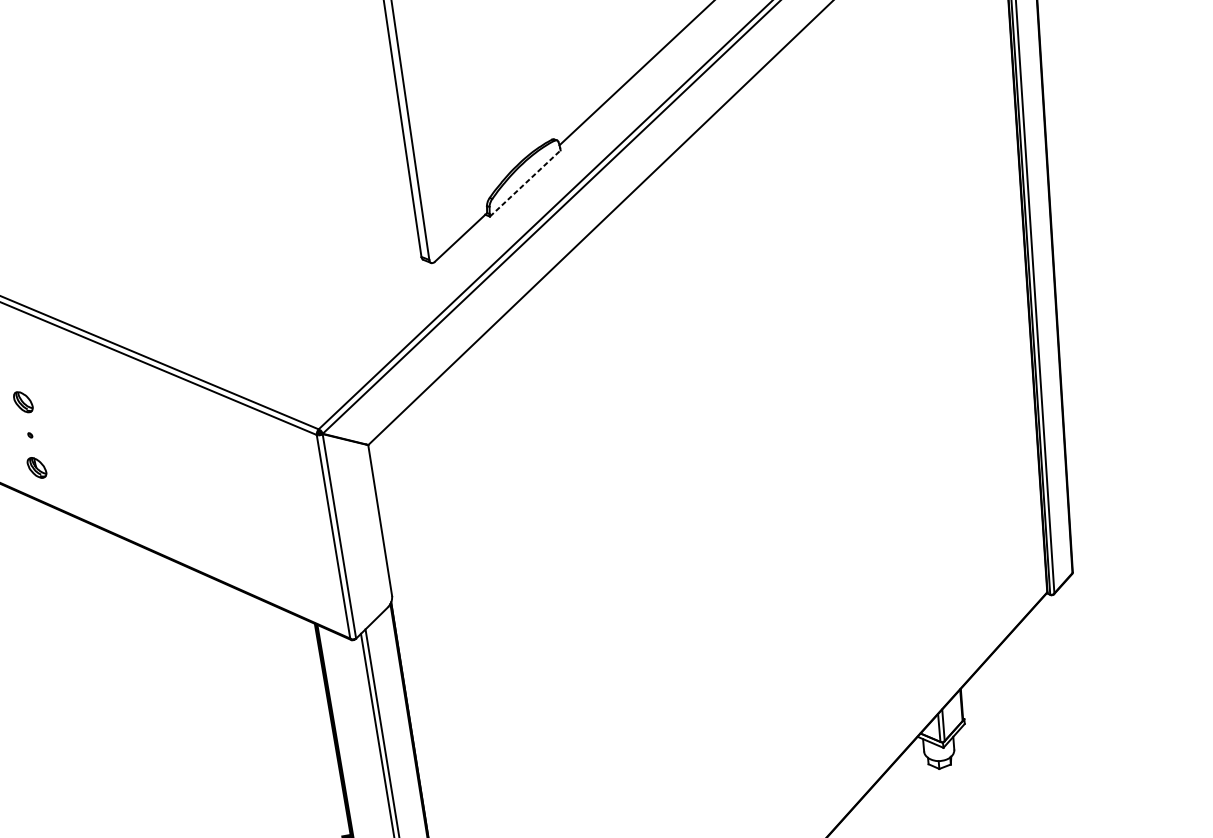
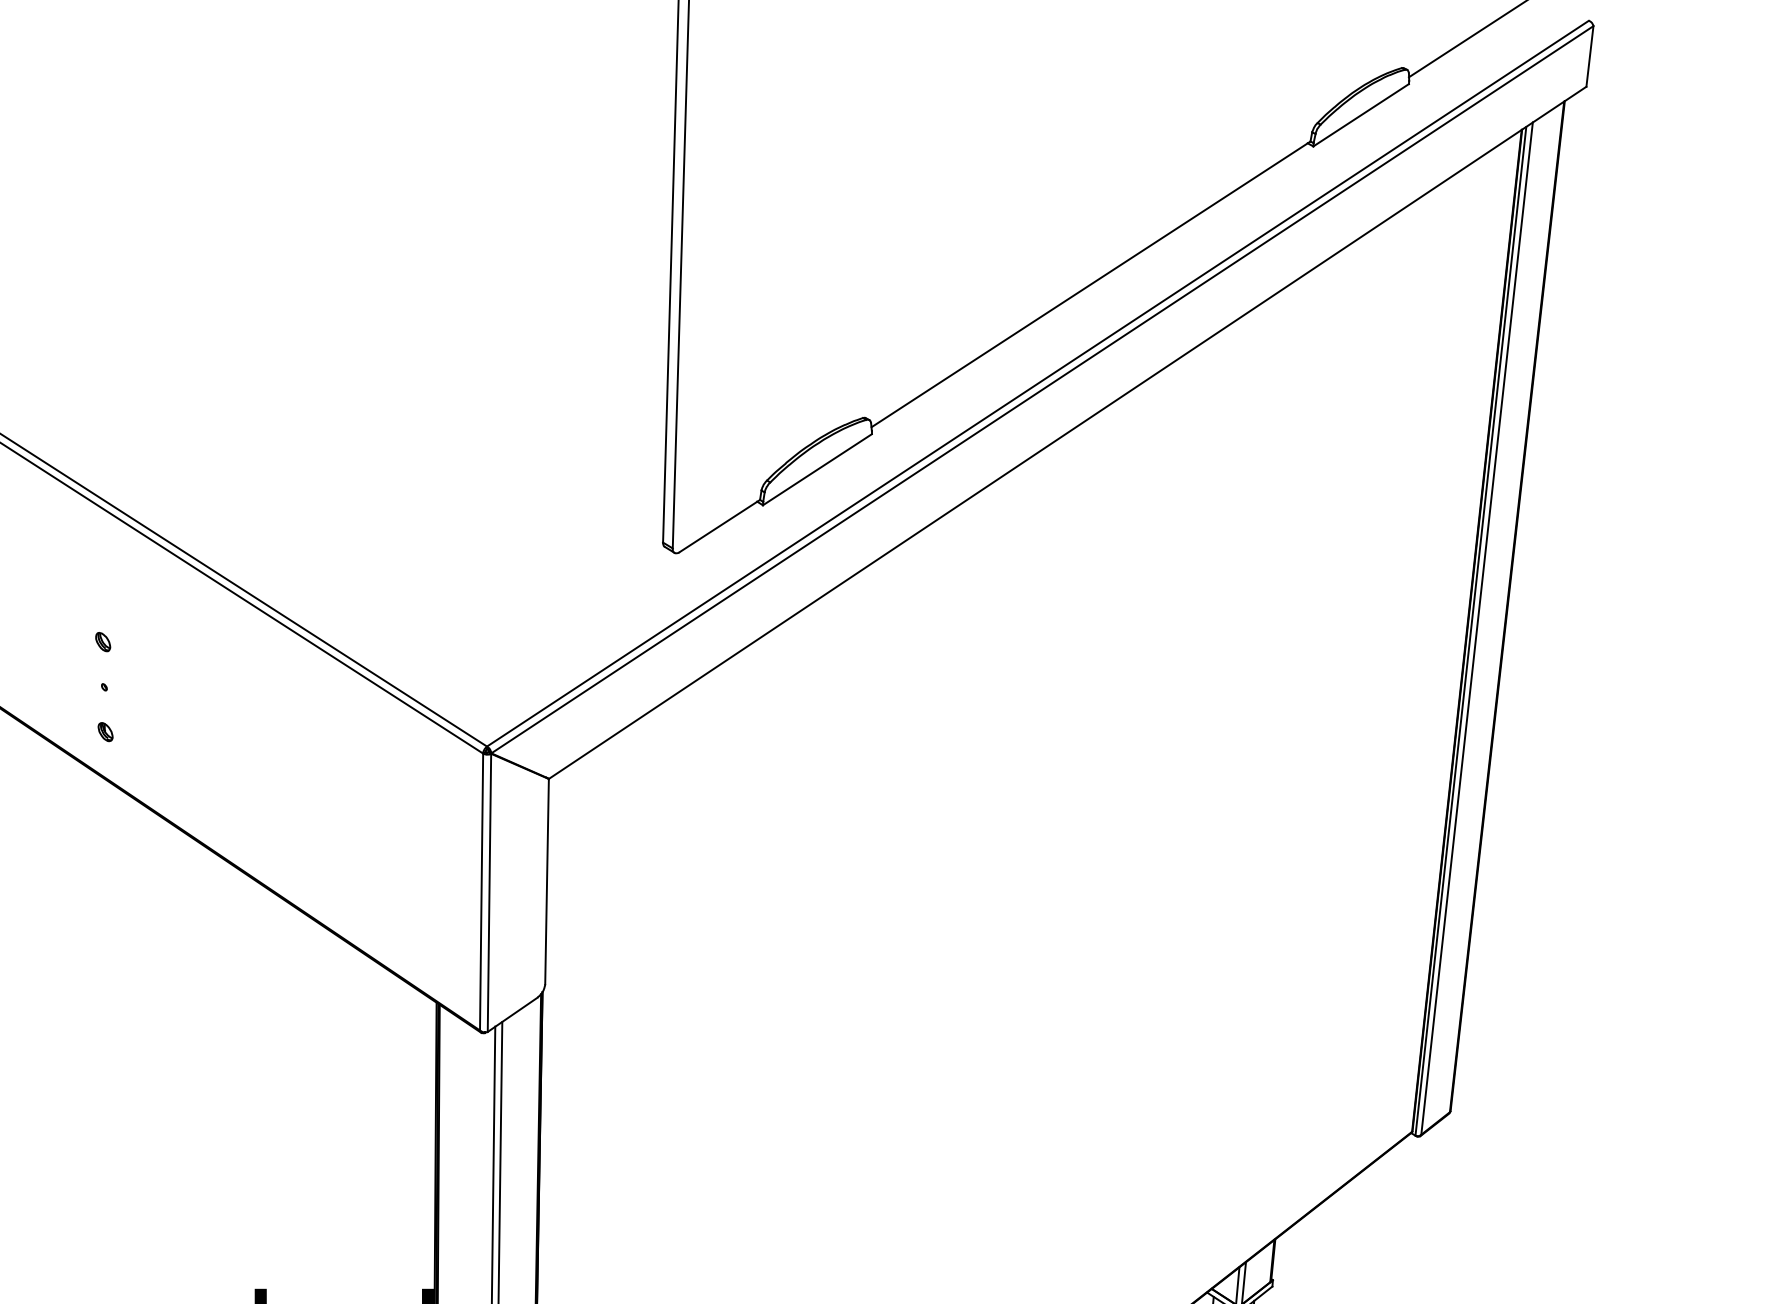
line: (525, 183) -> (817, 469), dashed -> solid
part: (23, 402) -> (103, 642), size x0.62
part: (36, 468) -> (105, 732), size x0.62

